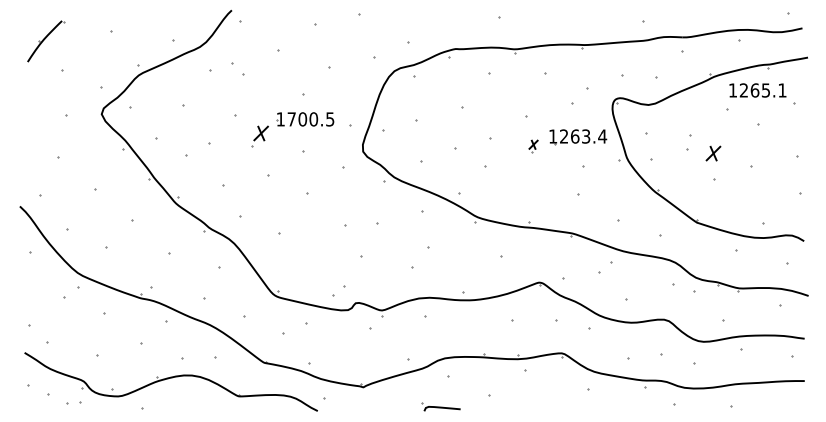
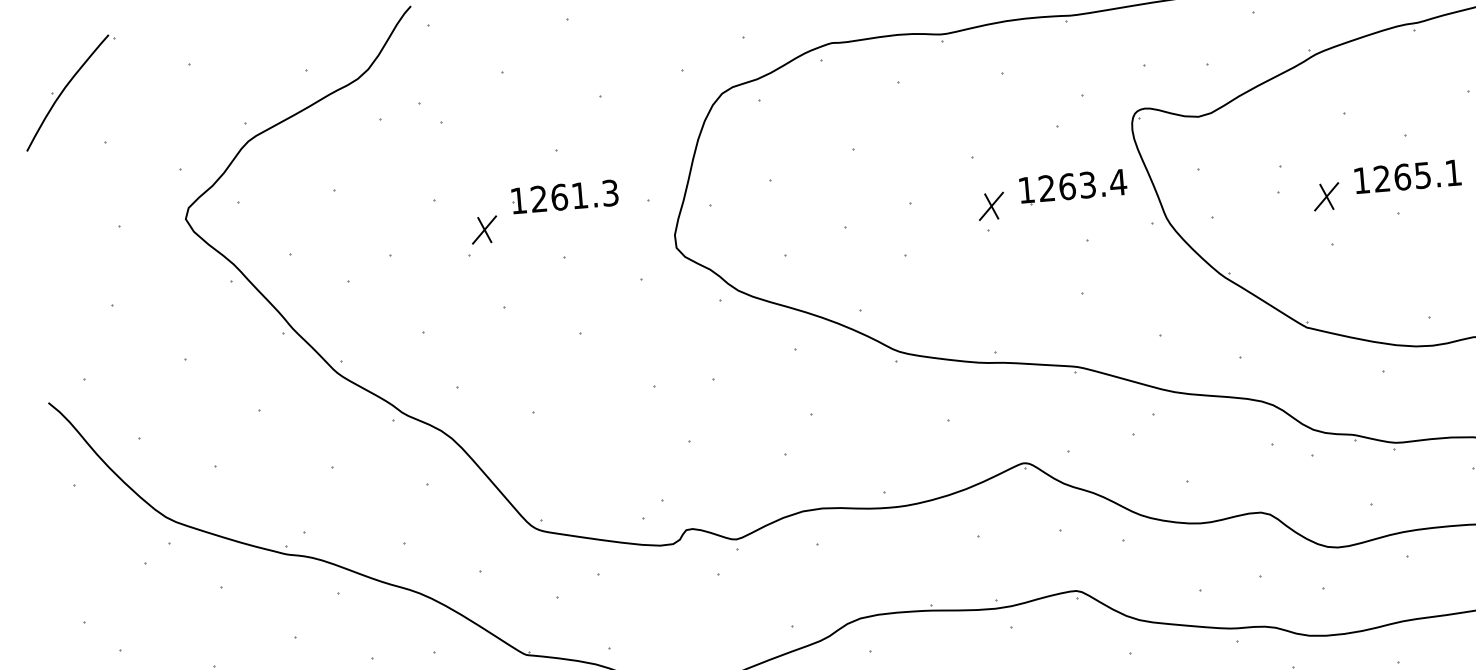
part: (46, 41) -> (72, 92), size x1.43
text: (757, 90) -> (1407, 176), moved
text: (310, 119) -> (573, 196), 1700.5 -> 1261.3
part: (533, 146) -> (991, 211), size x1.67

